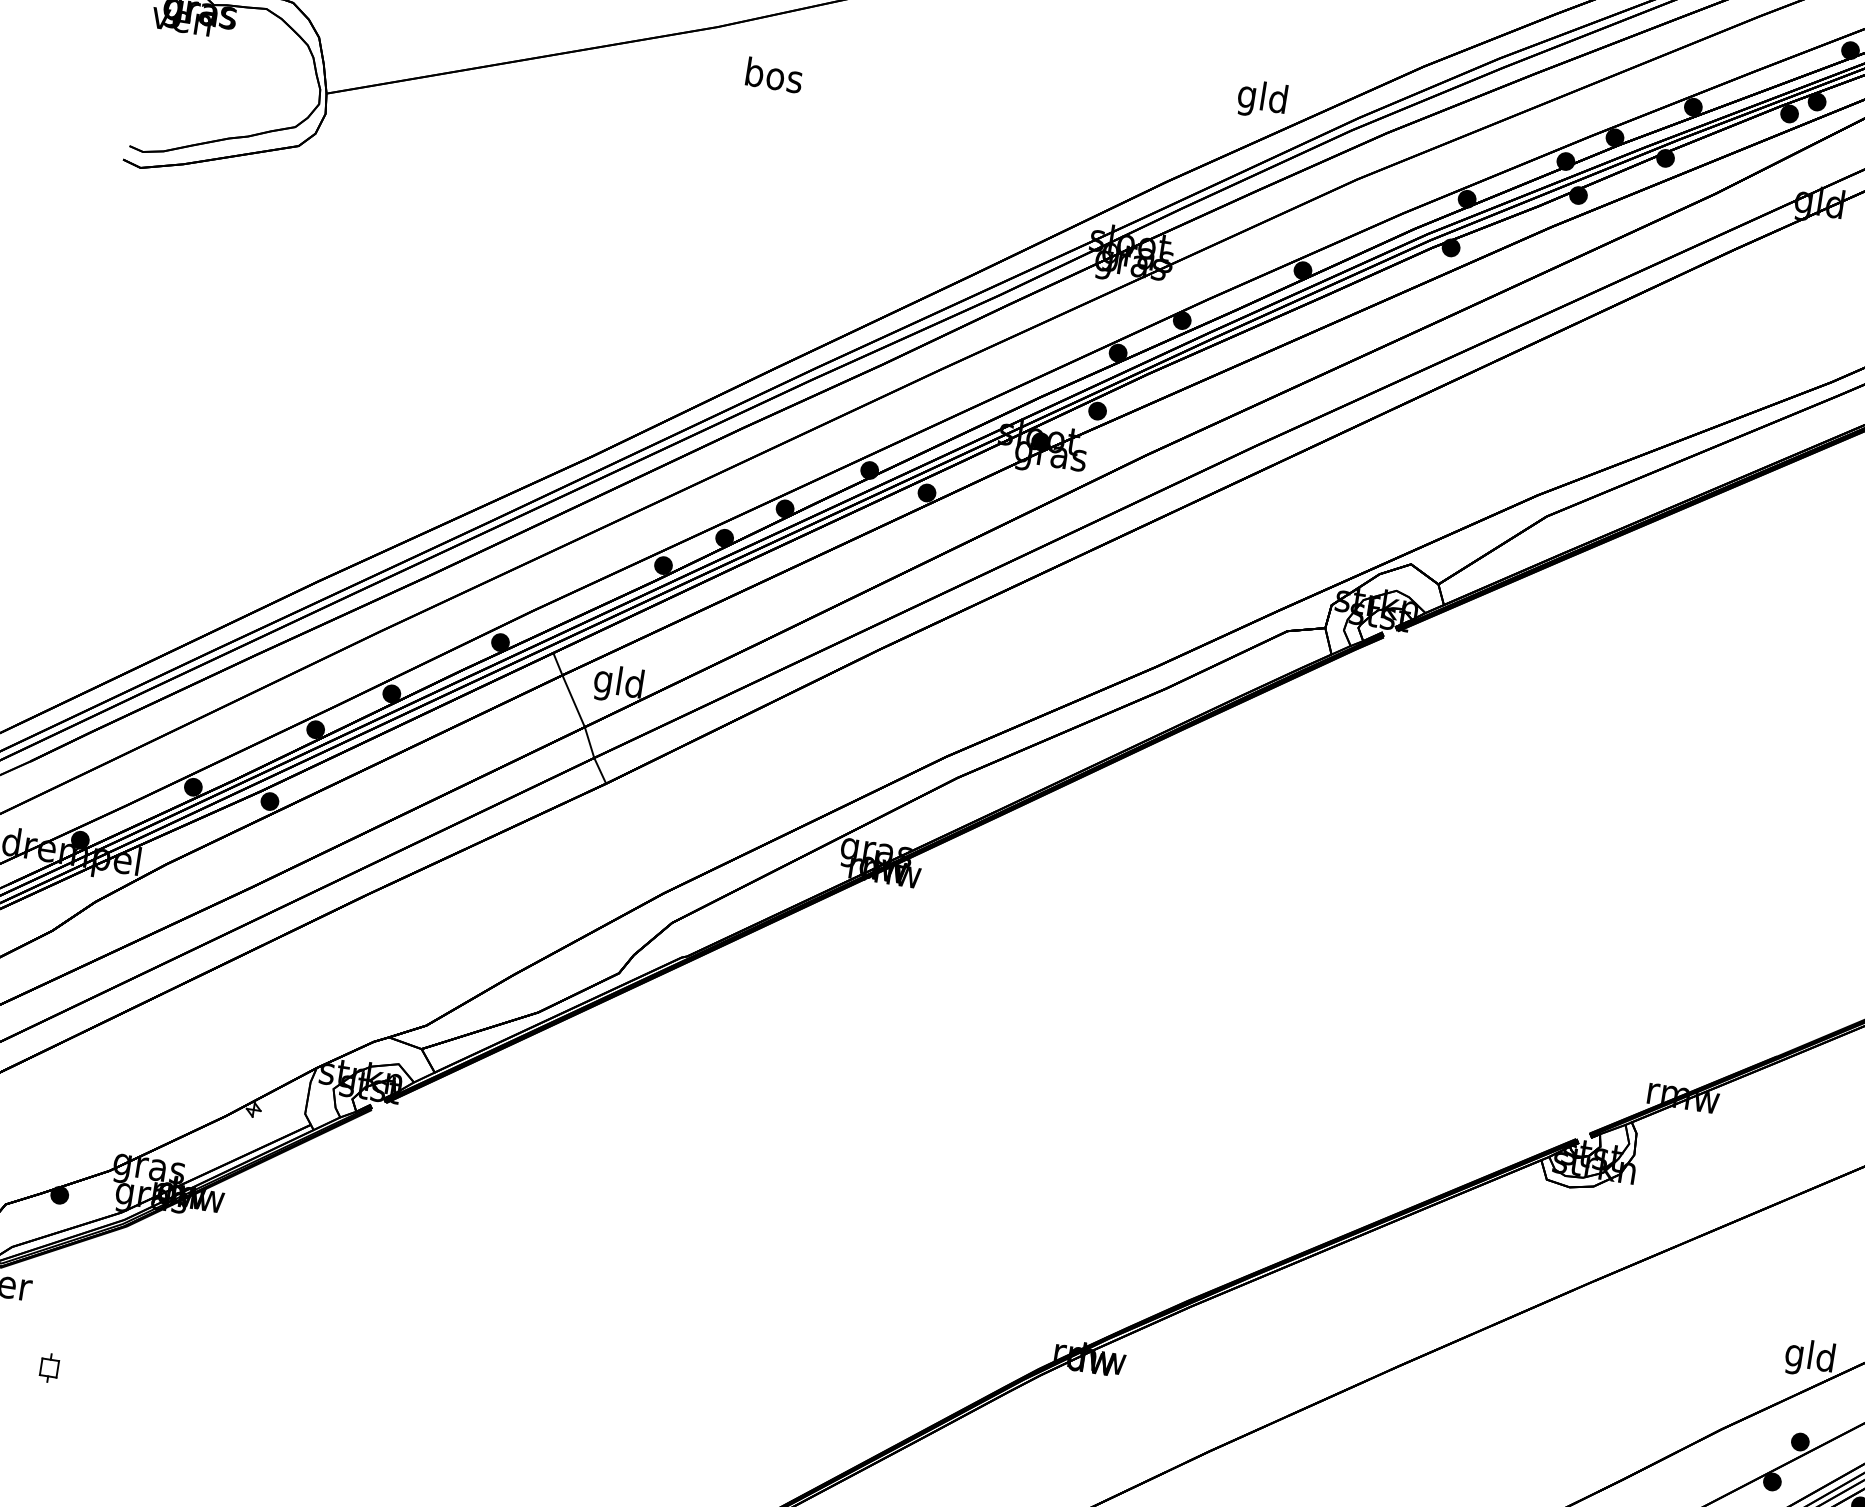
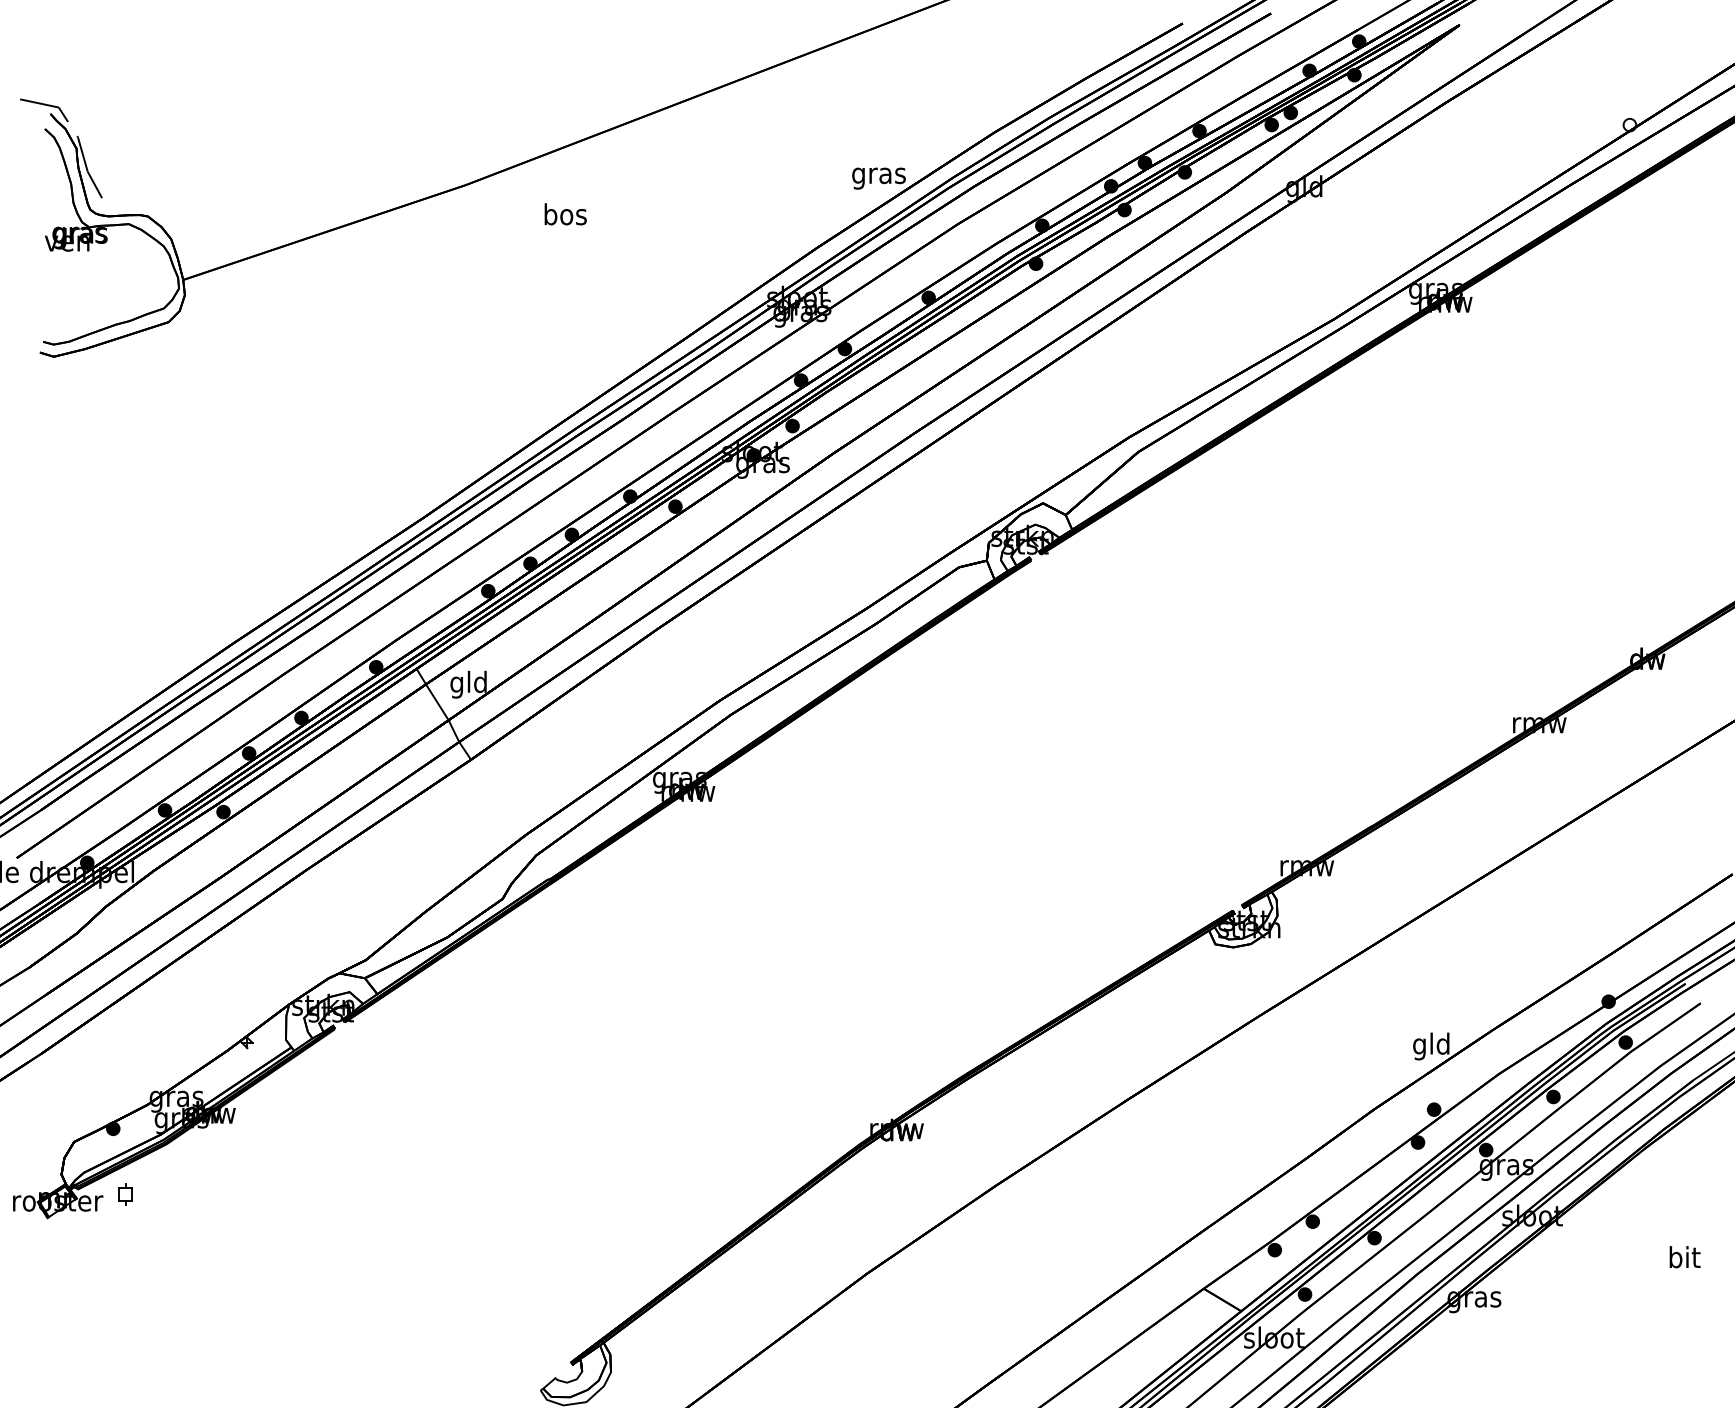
text: (774, 75) -> (565, 214), moved
text: (1262, 99) -> (878, 175), gld -> gras
part: (49, 1368) -> (125, 1194), moved

